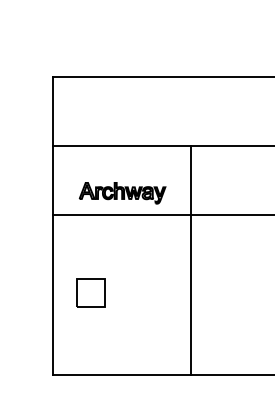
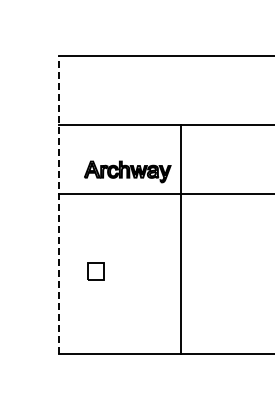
line: (53, 225) -> (58, 204), solid -> dashed
line: (191, 260) -> (181, 239), moved
part: (90, 292) -> (95, 271), size x0.6

